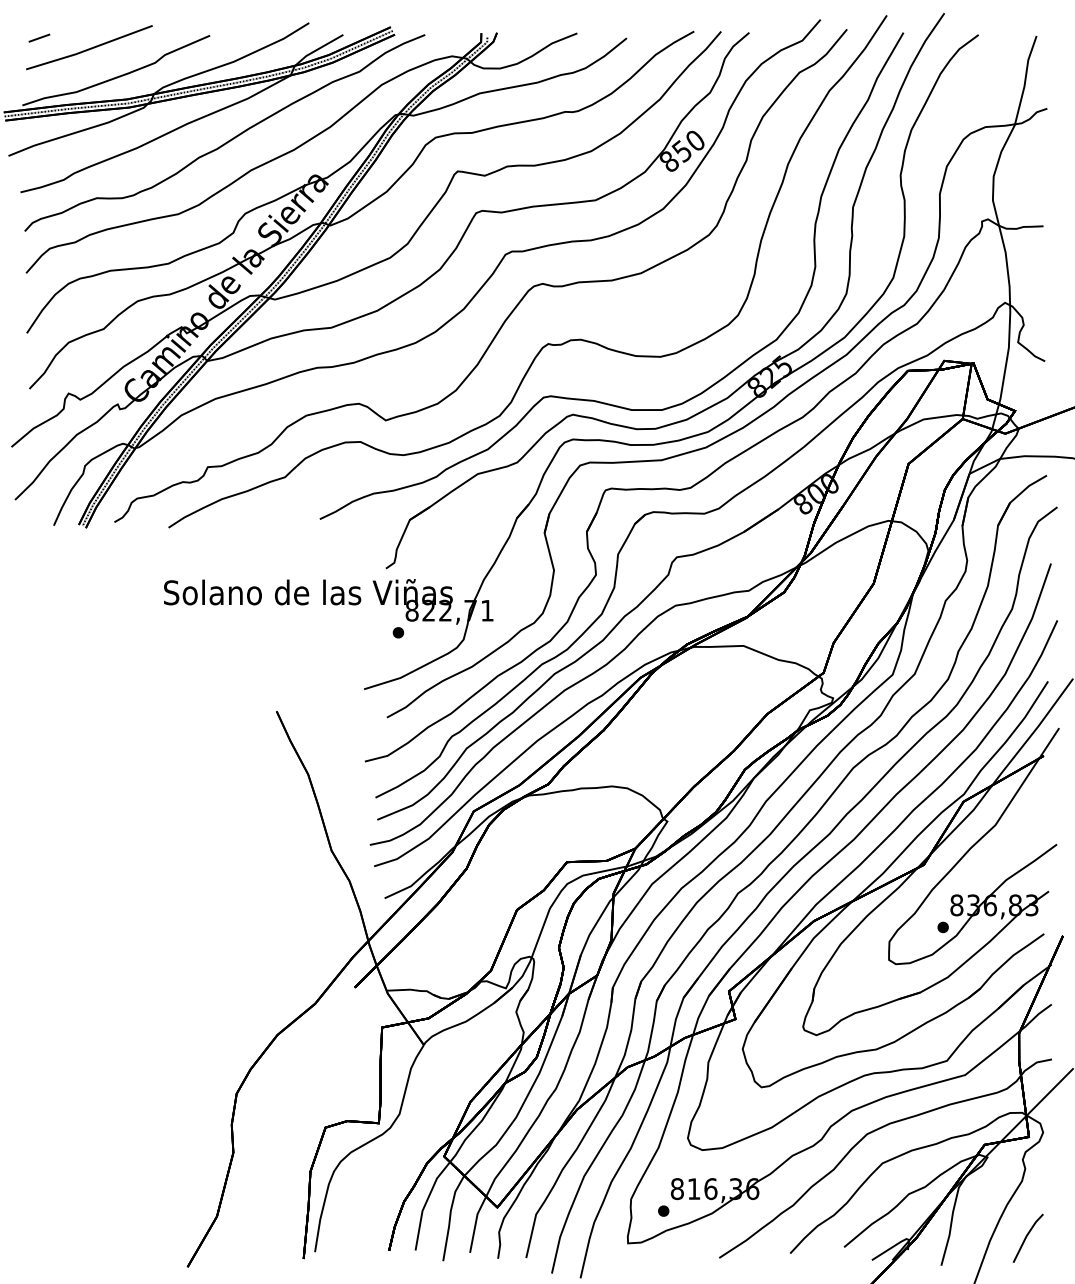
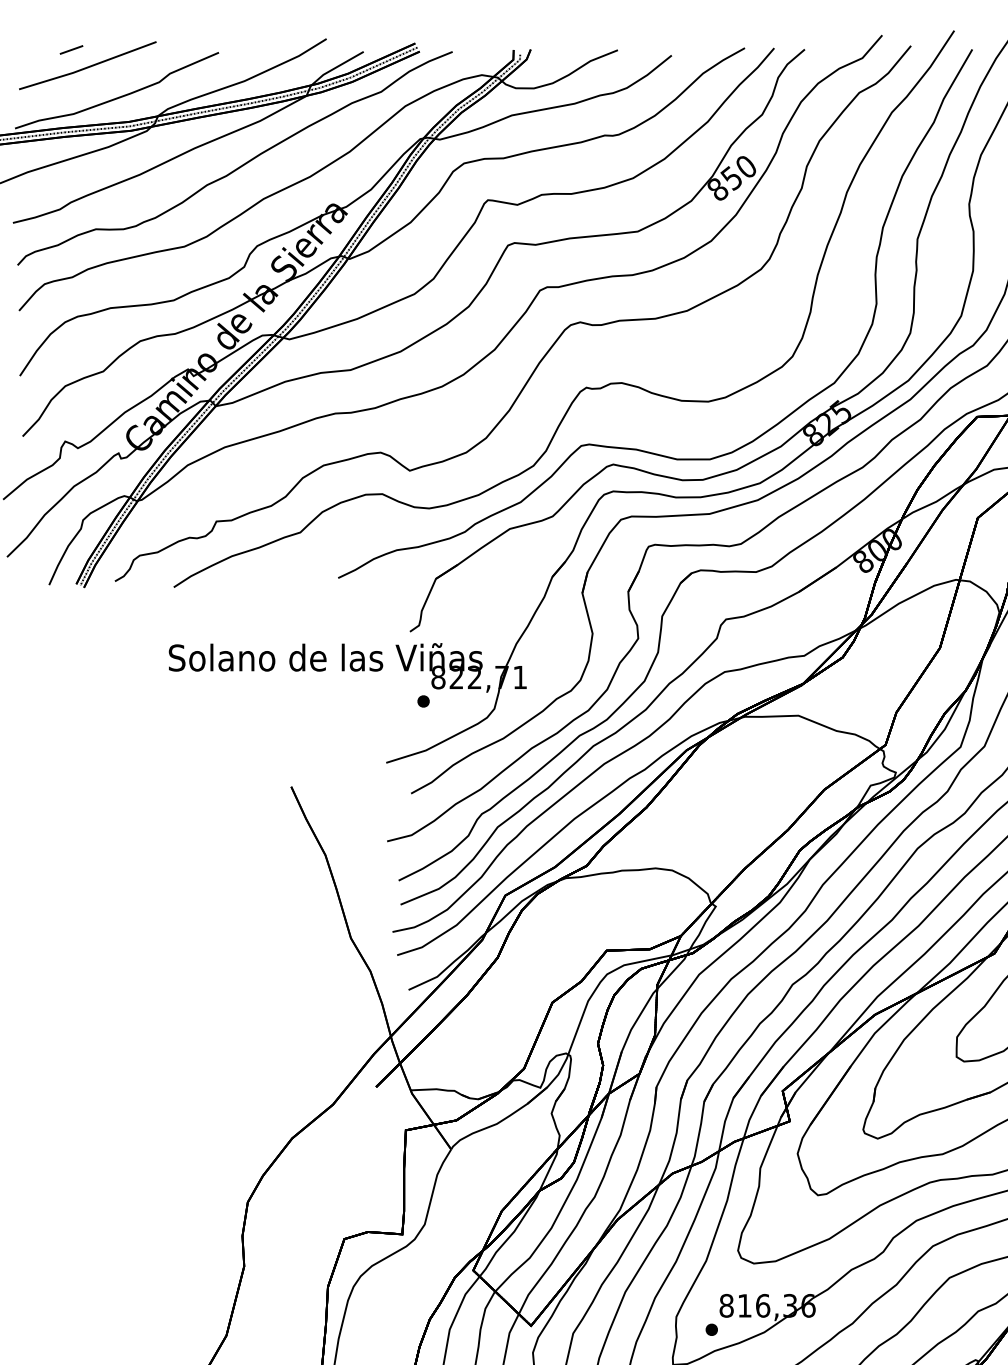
line: (39, 37) -> (71, 49), moved

